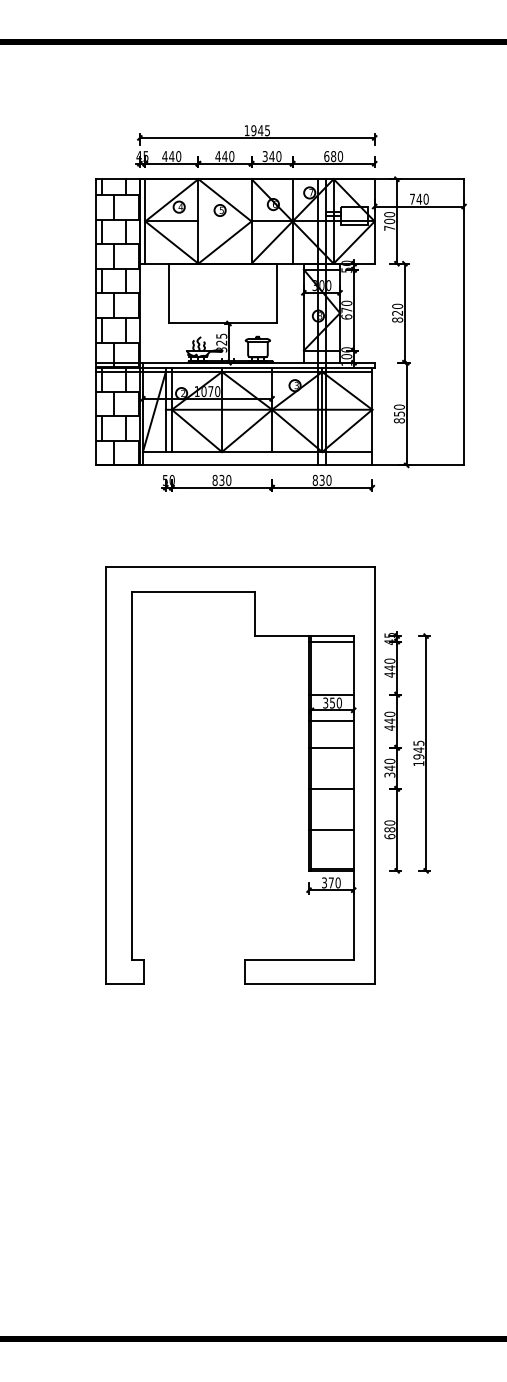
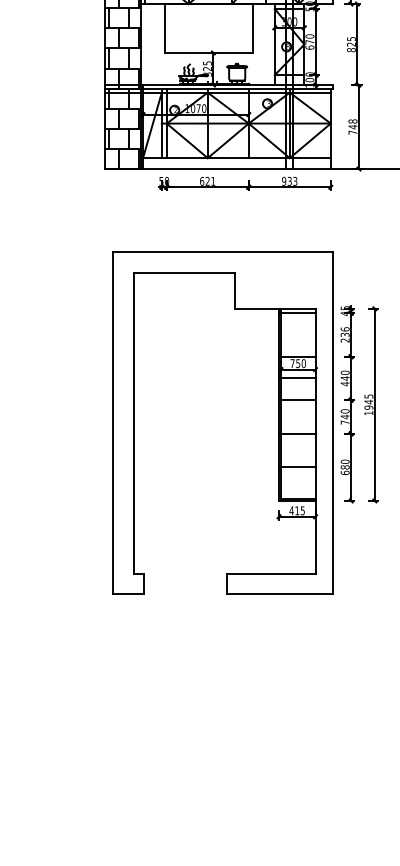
text: (397, 305) -> (351, 38), 820 -> 825
text: (398, 413) -> (352, 126), 850 -> 748
text: (221, 479) -> (207, 180), 830 -> 621
text: (321, 480) -> (289, 181), 830 -> 933
text: (389, 667) -> (344, 334), 440 -> 236
text: (325, 702) -> (292, 363), 350 -> 750
text: (389, 774) -> (344, 422), 340 -> 740
text: (330, 882) -> (296, 510), 370 -> 415

